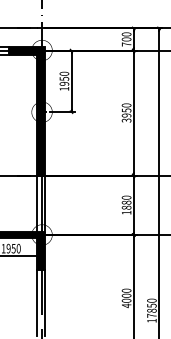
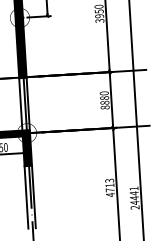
text: (126, 212) -> (105, 107), 1880 -> 8880
text: (126, 295) -> (109, 185), 4000 -> 4713
text: (151, 310) -> (134, 197), 17850 -> 24441

